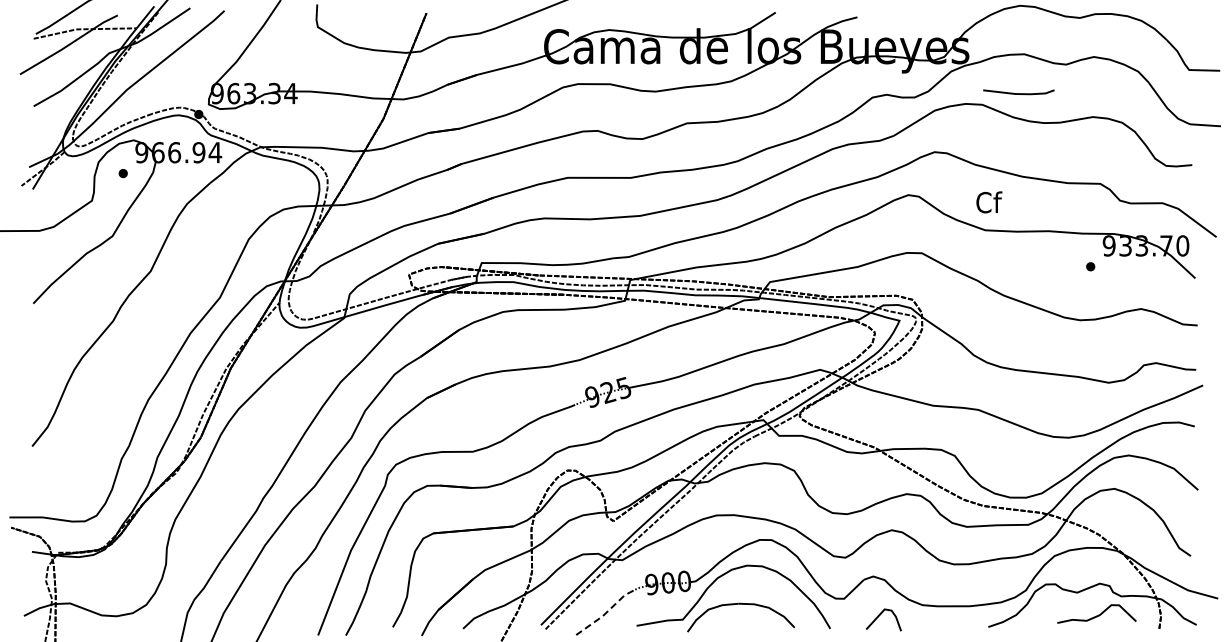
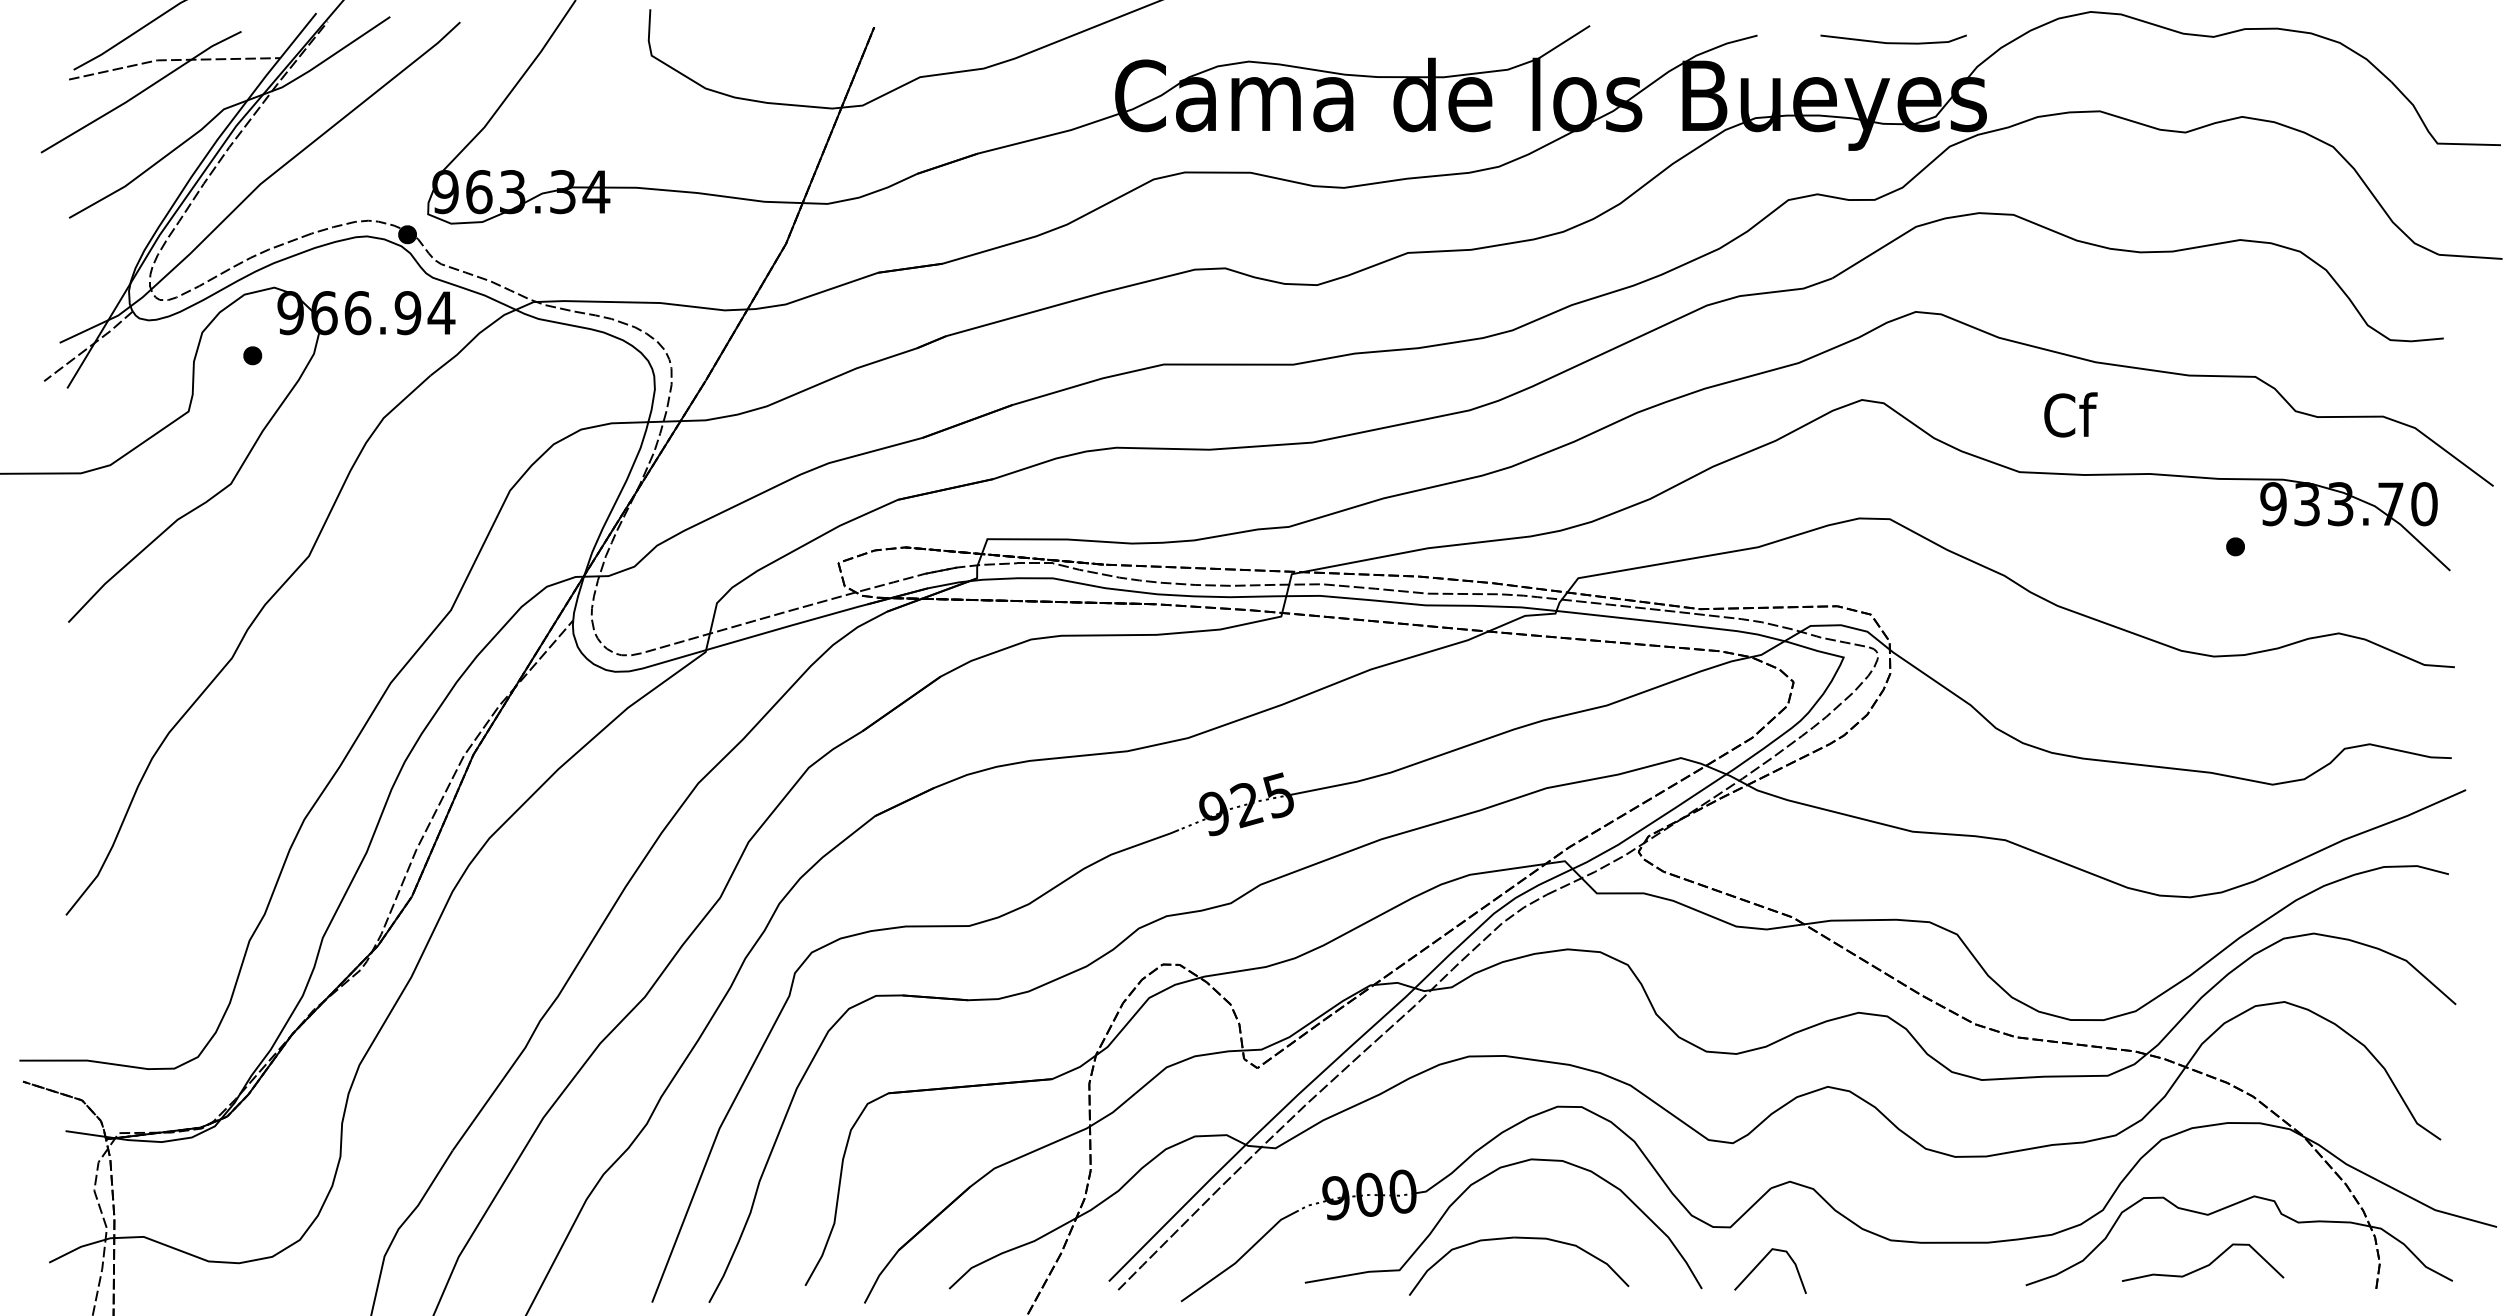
line: (1018, 93) -> (1892, 42), moved
text: (989, 202) -> (2071, 415), moved
line: (605, 613) -> (1241, 1257), dashed -> solid
line: (880, 615) -> (1763, 1261), moved
curve: (1096, 615) -> (2202, 1265), moved

